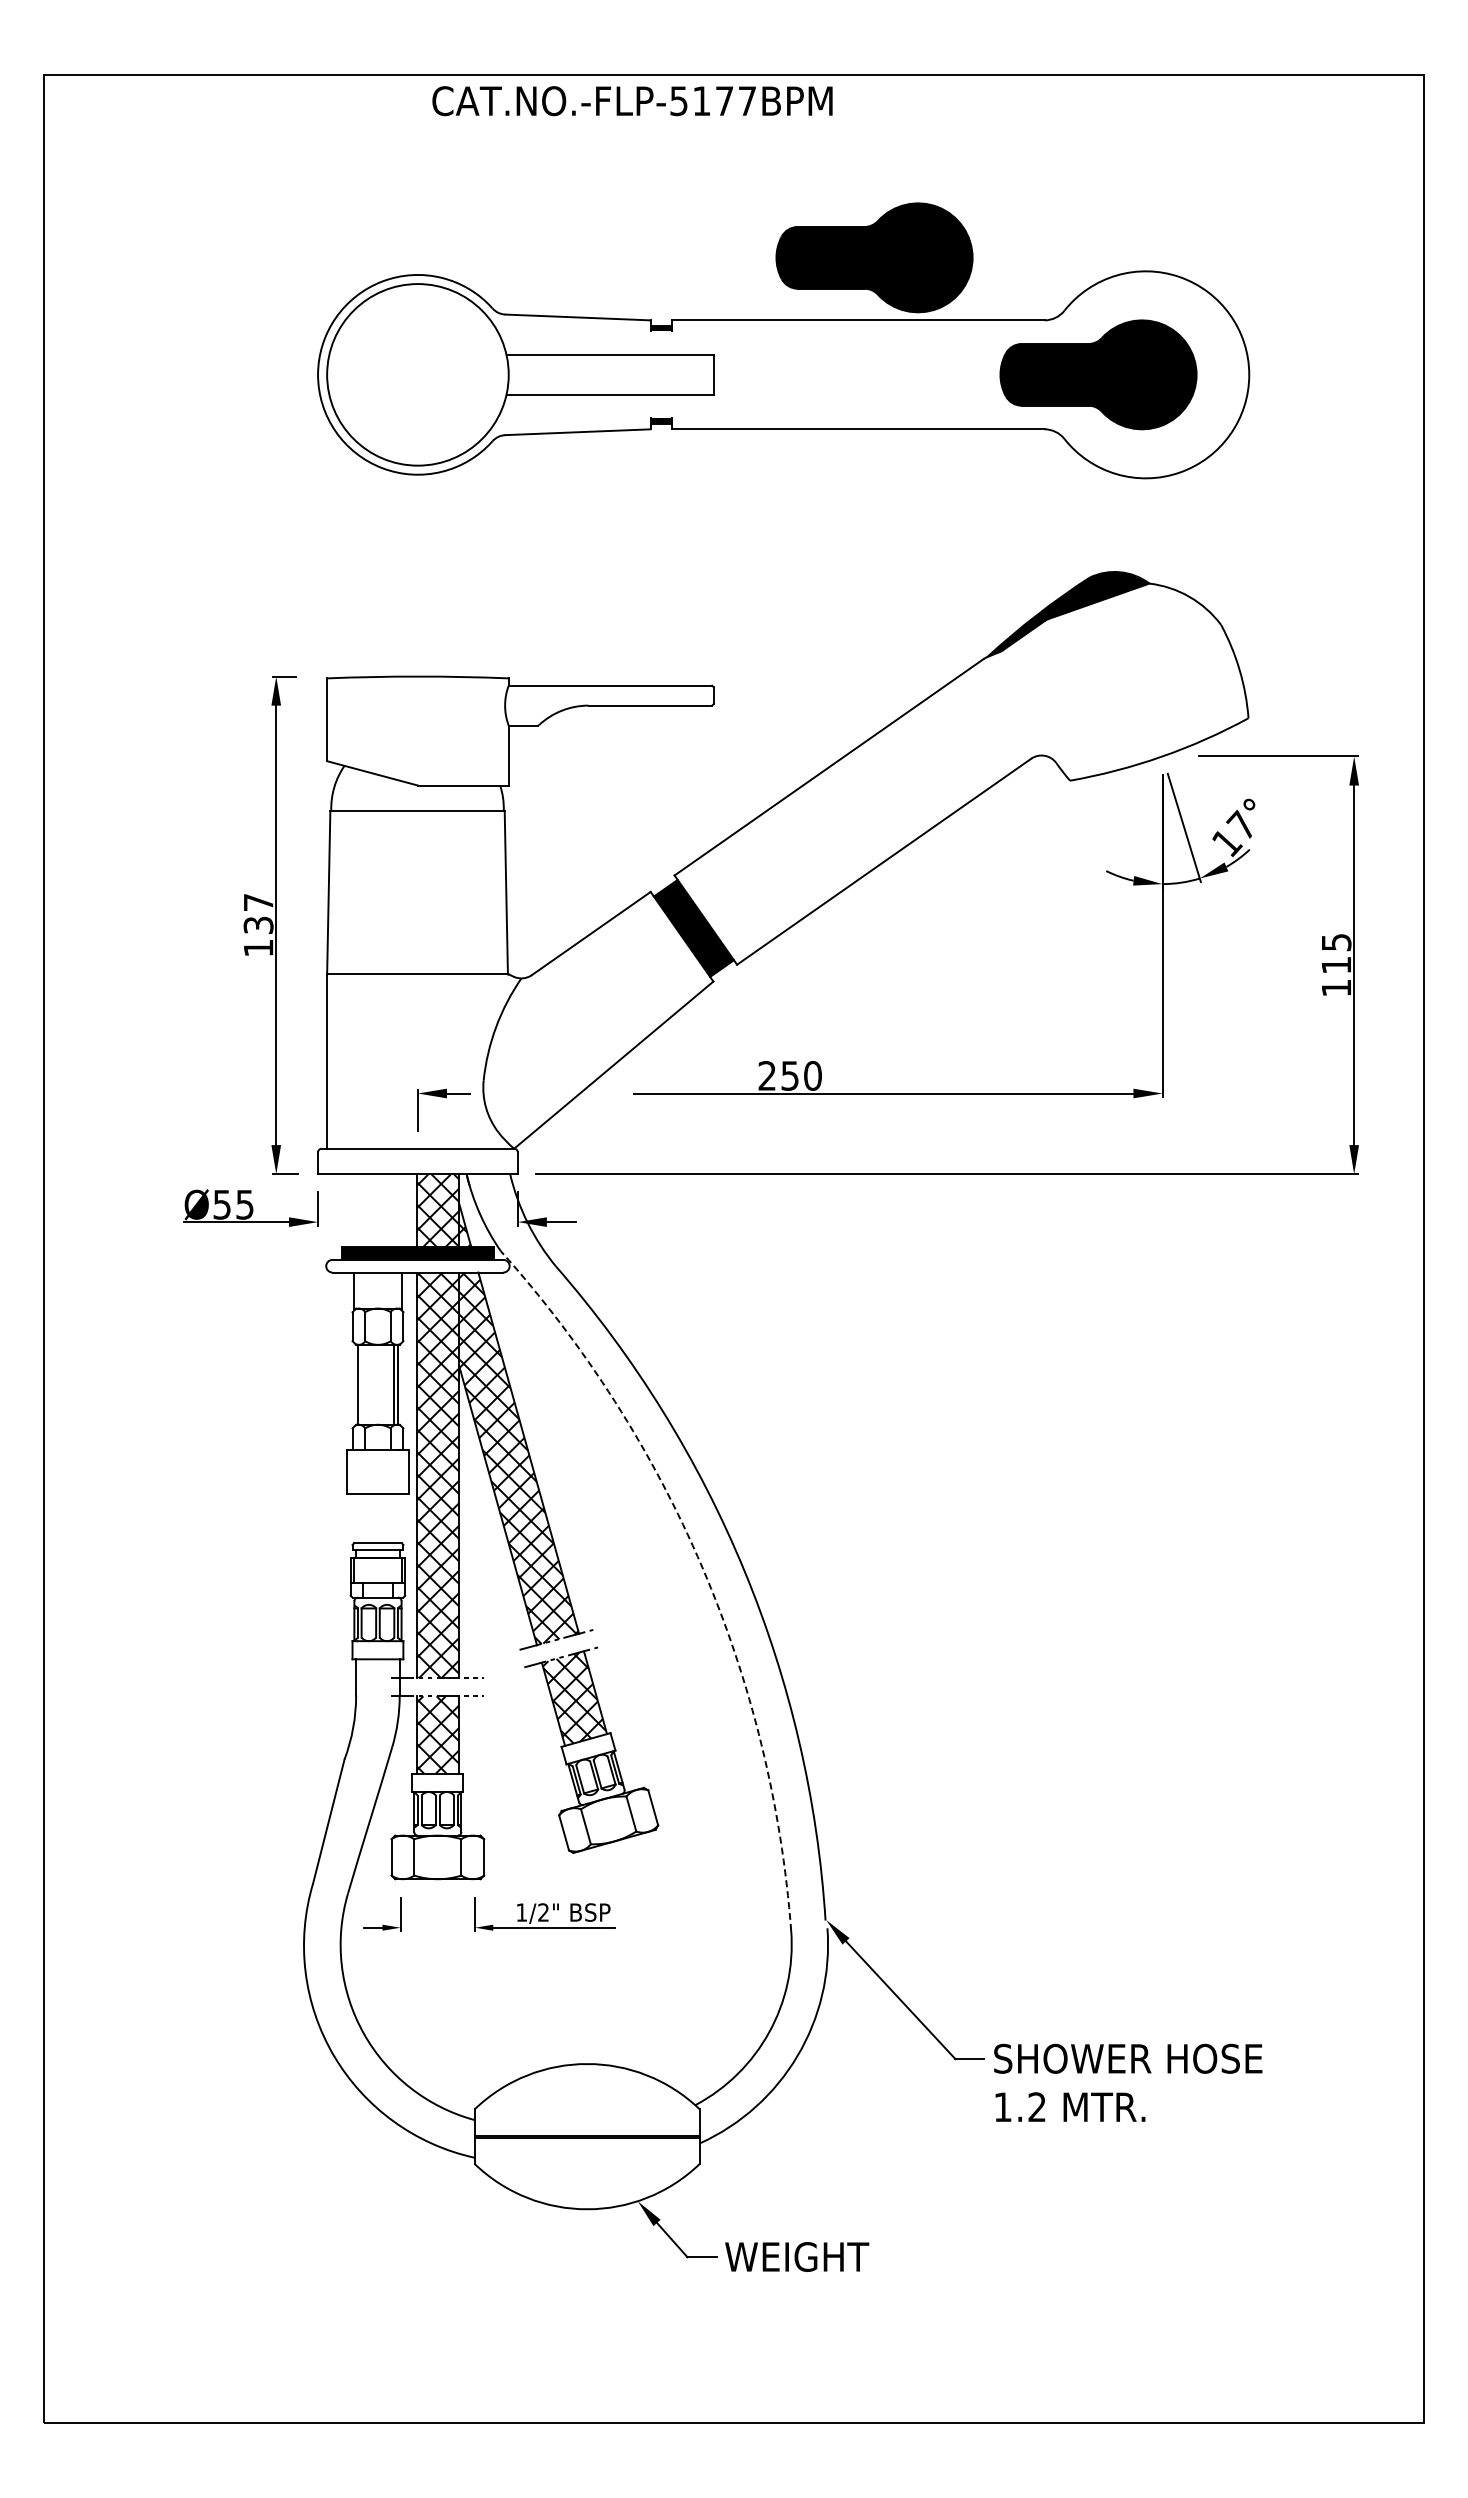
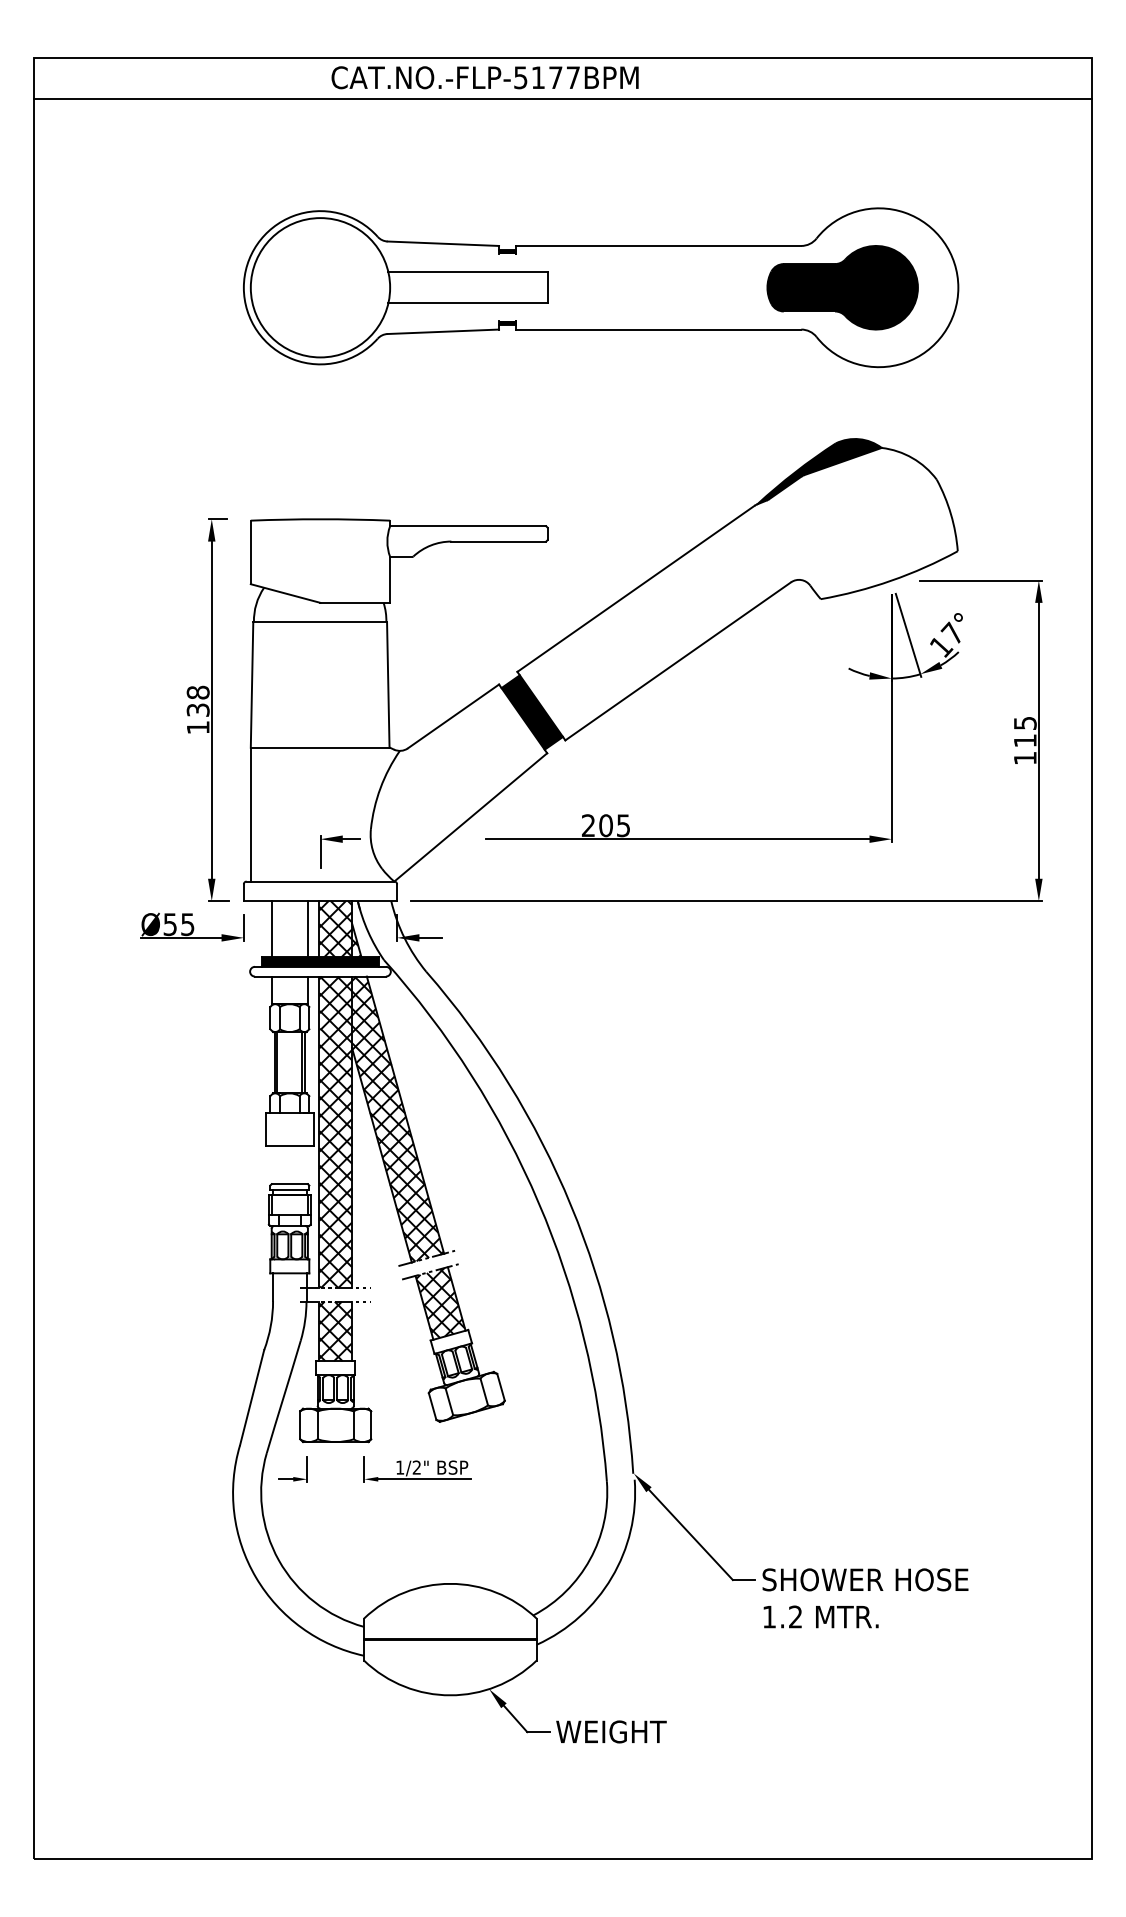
line: (733, 128) -> (562, 98), added
part: (874, 257) -> (670, 197), removed
text: (258, 902) -> (198, 692), 137 -> 138
text: (801, 1075) -> (614, 825), 250 -> 205
line: (354, 1210) -> (271, 928), added
line: (401, 1210) -> (307, 928), added
line: (361, 1384) -> (277, 1062), added
arc: (702, 1567) -> (538, 1202), dashed -> solid

